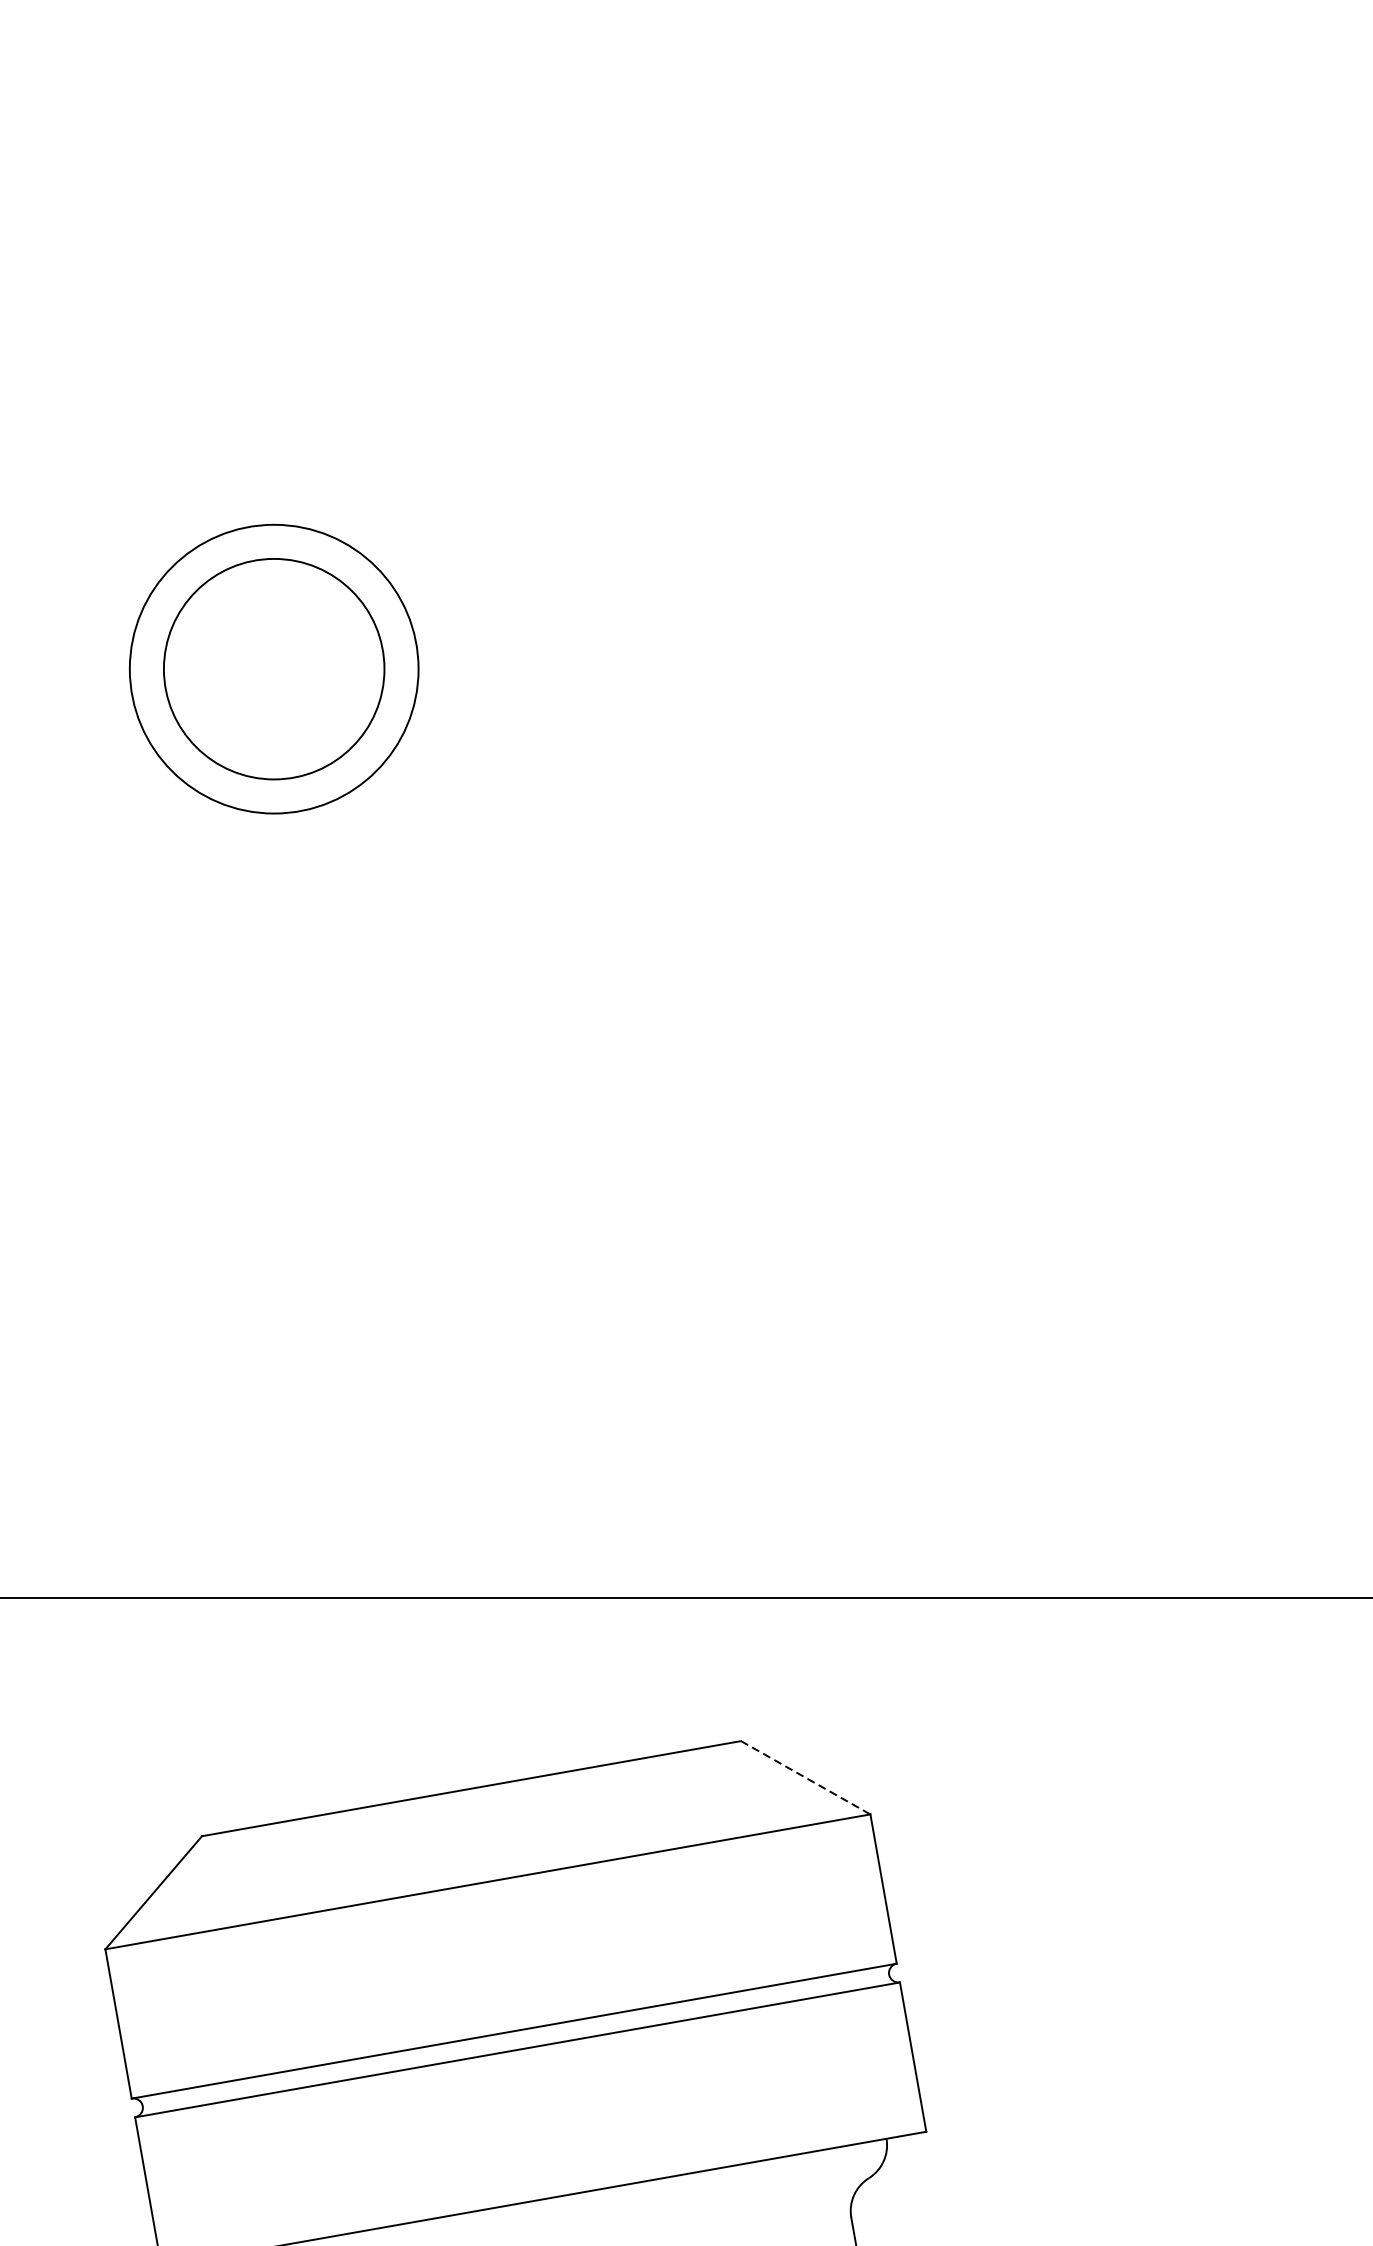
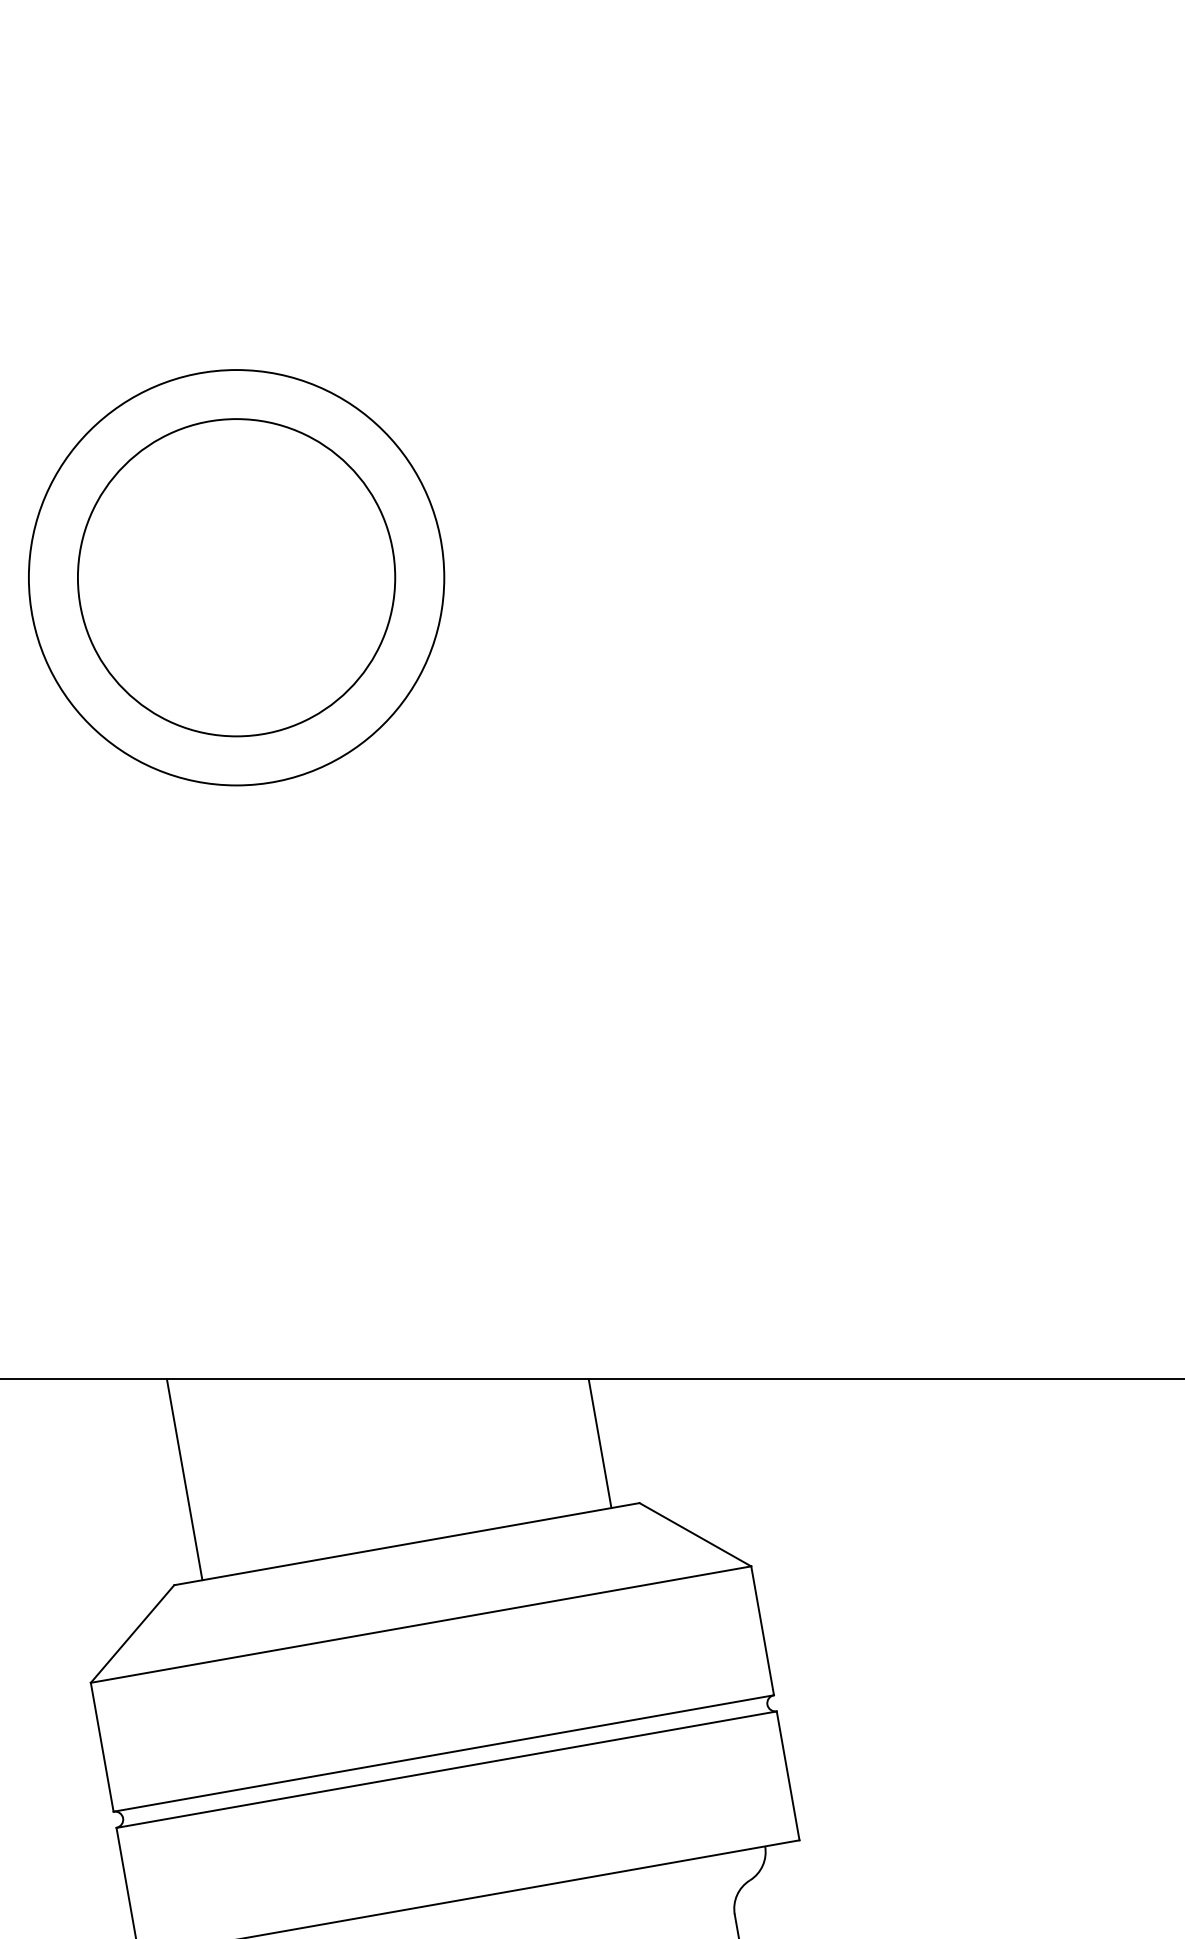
circle: (274, 668) -> (236, 577), size x1.67
circle: (274, 668) -> (236, 577), size x1.67
line: (694, 1672) -> (599, 1443), added
line: (213, 1713) -> (184, 1479), added
line: (805, 1777) -> (695, 1534), dashed -> solid

